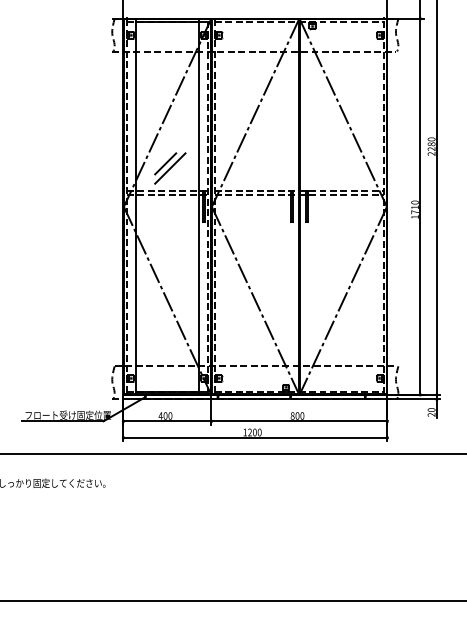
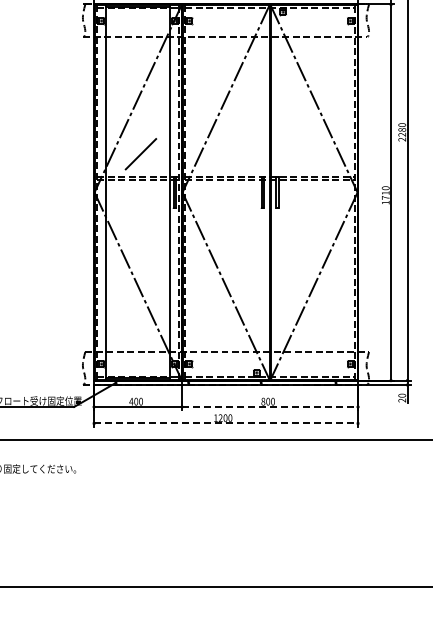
line: (165, 163) -> (136, 149), removed
line: (299, 421) -> (270, 407), solid -> dashed
line: (255, 437) -> (226, 423), solid -> dashed

